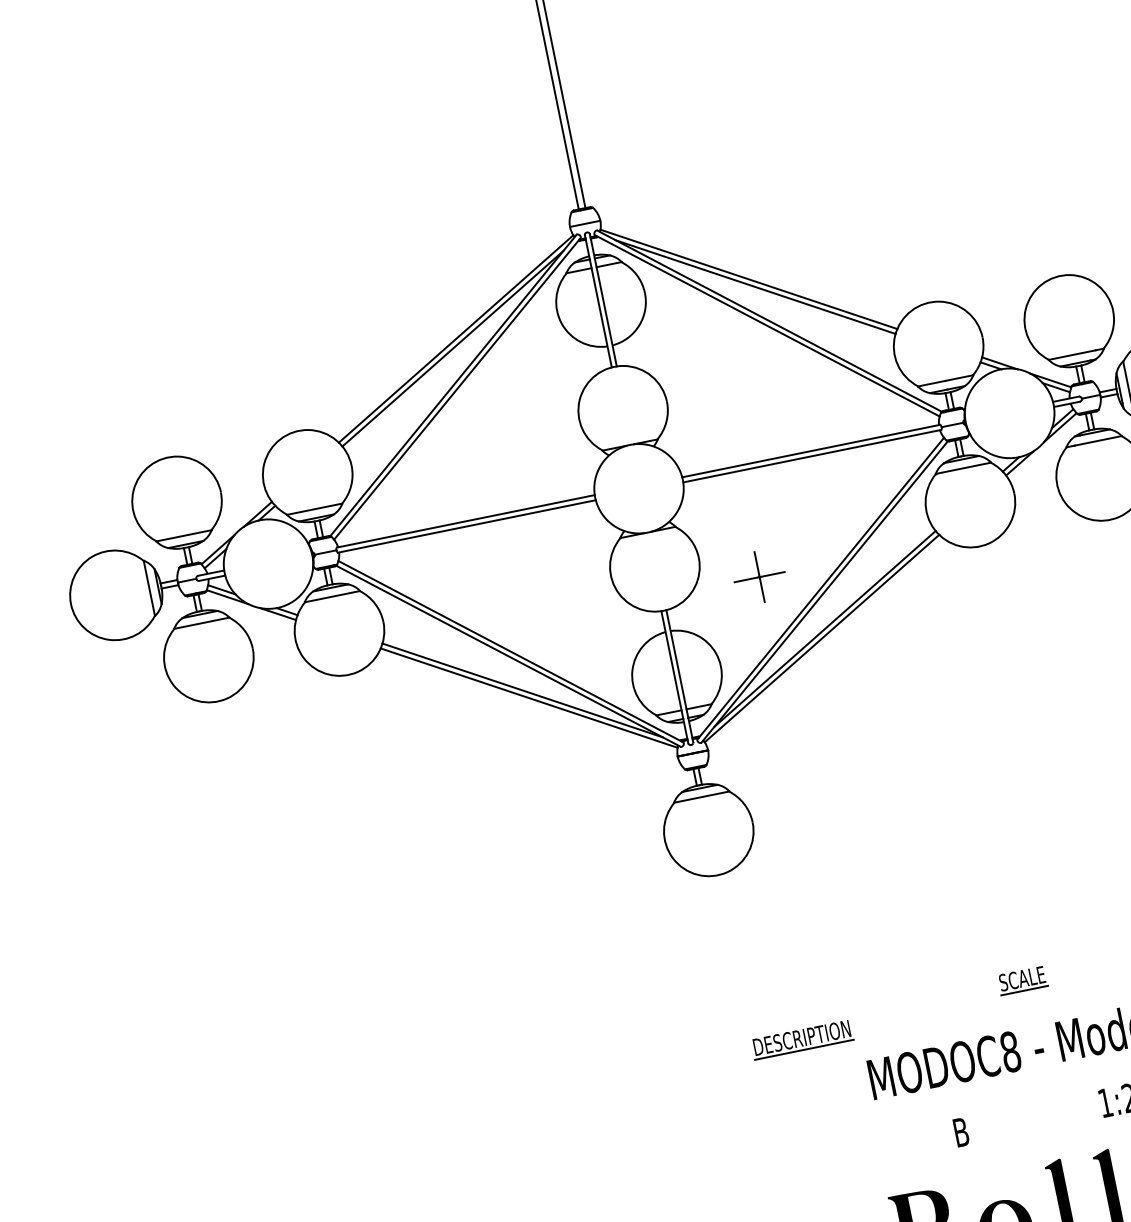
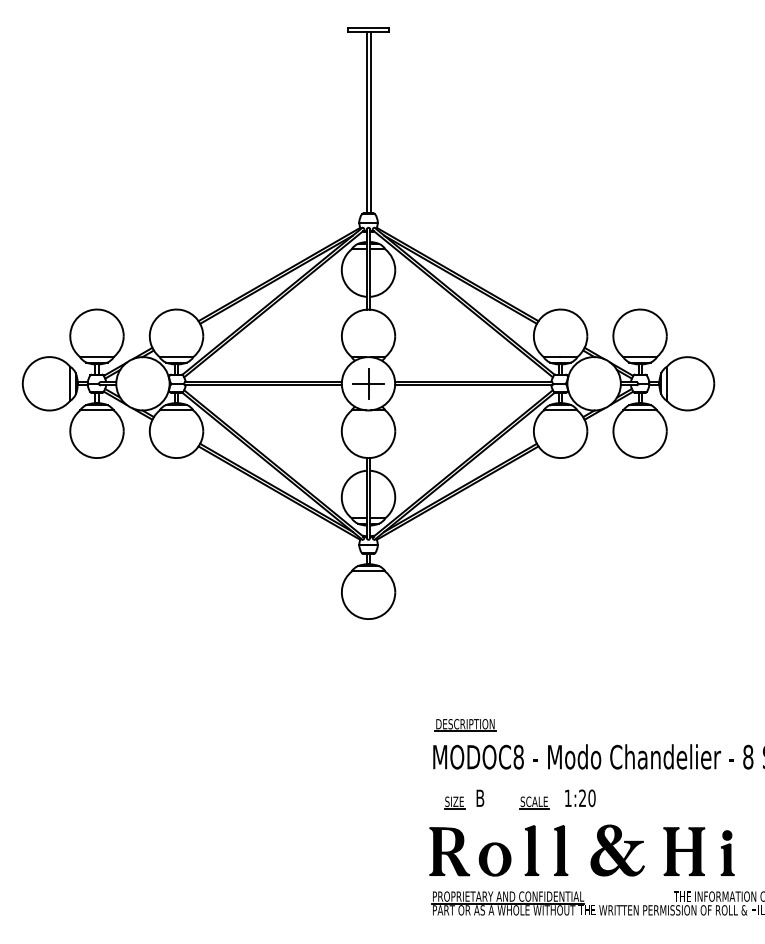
part: (759, 576) -> (368, 383), moved
part: (1022, 979) -> (534, 802), moved
part: (802, 1040) -> (465, 725), moved
part: (920, 1147) -> (454, 802), added

